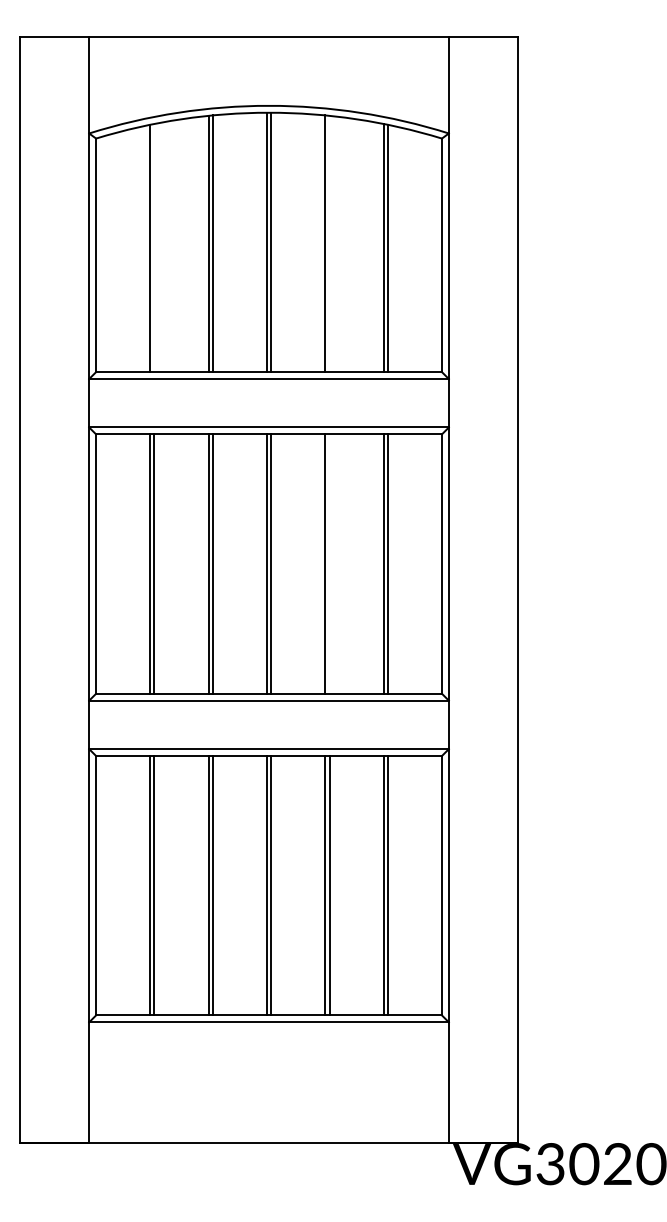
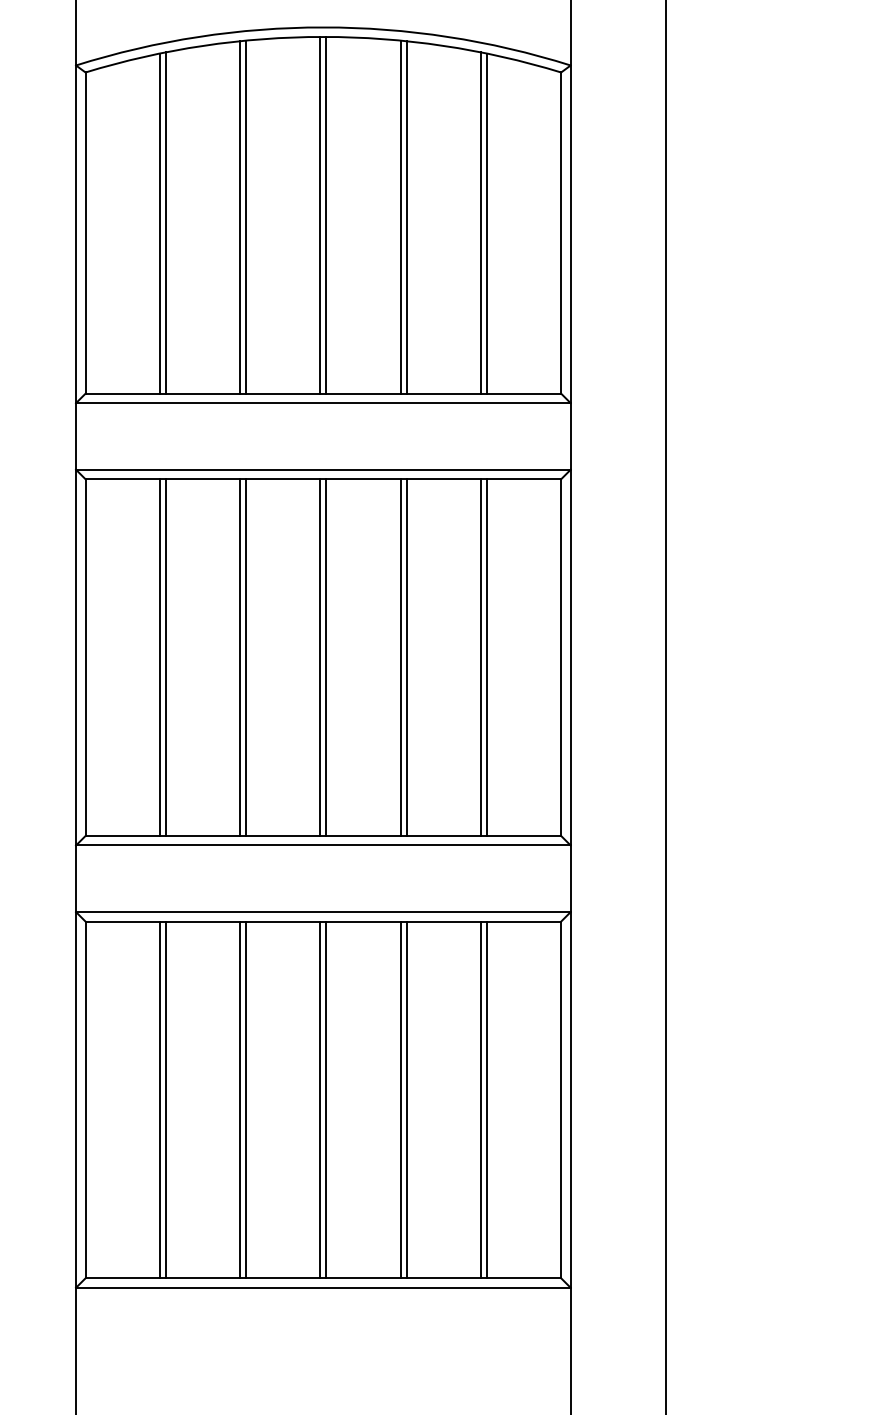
line: (329, 243) -> (406, 216), added
line: (154, 247) -> (165, 222), added
line: (329, 563) -> (406, 656), added

